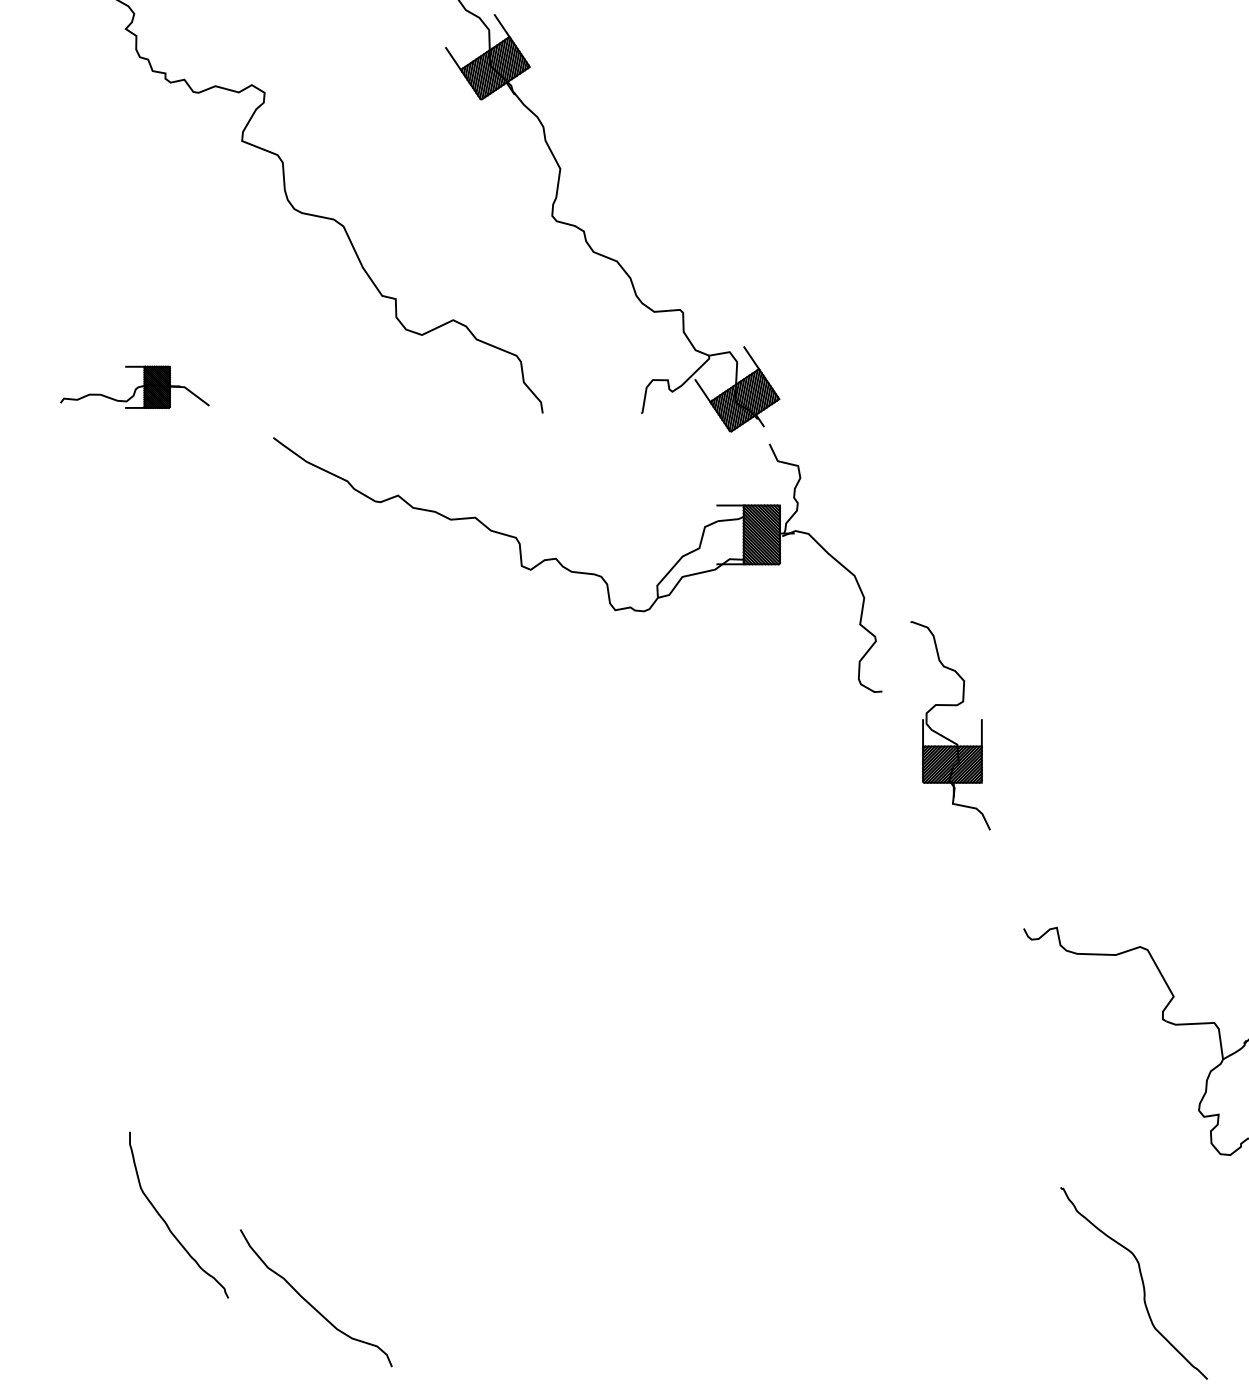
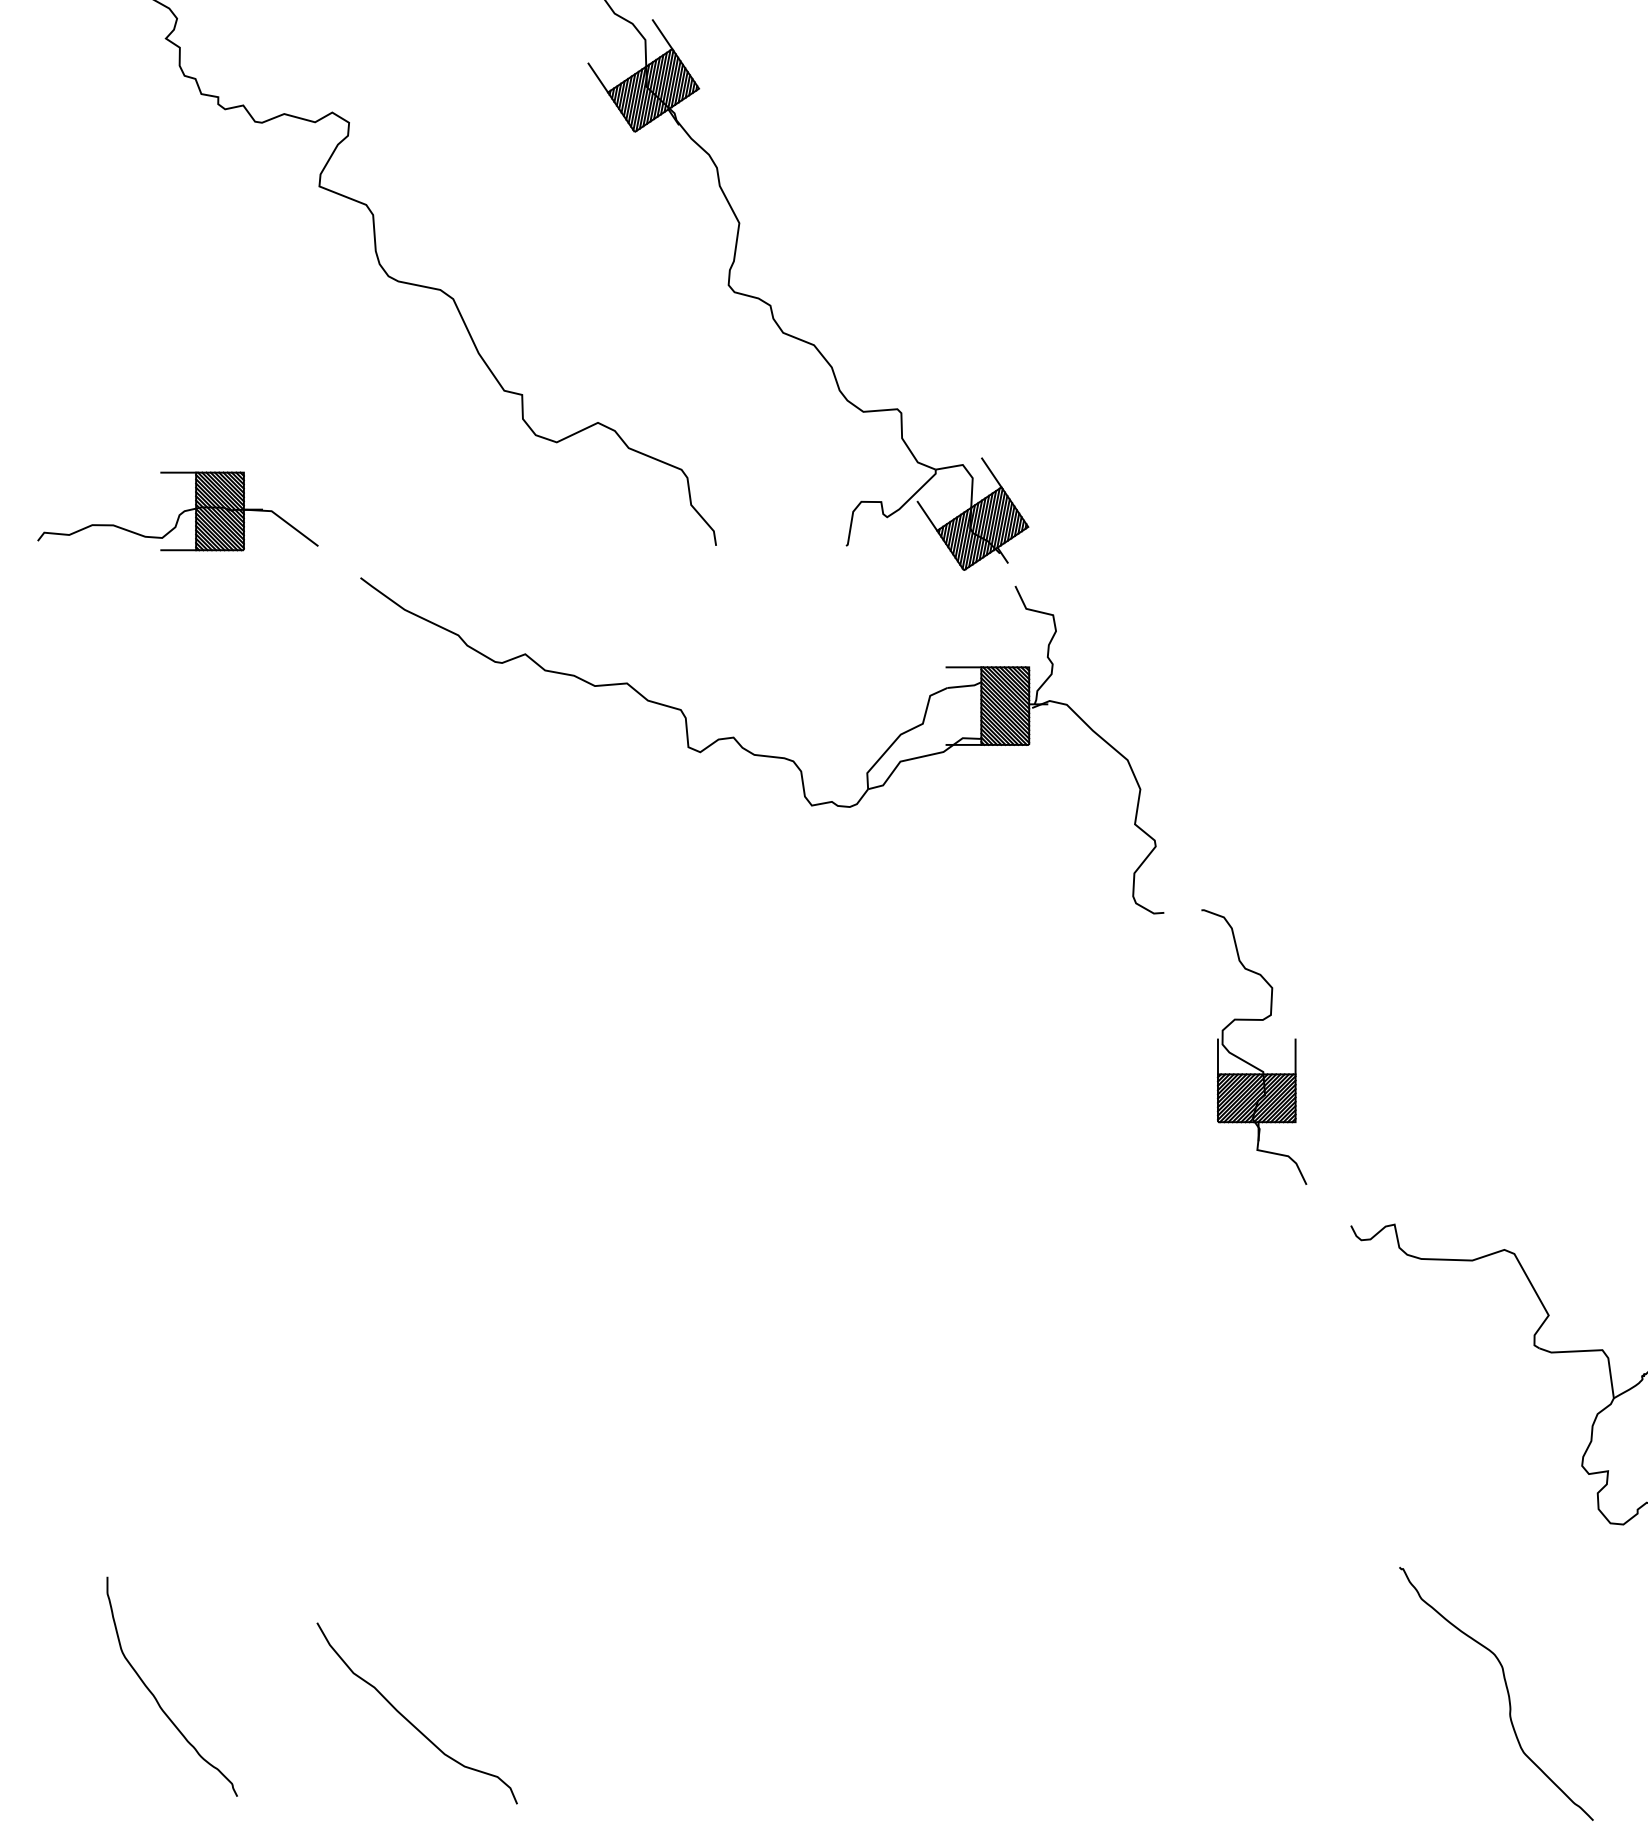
part: (134, 387) -> (177, 511), size x1.43
part: (945, 736) -> (1247, 1061), moved
curve: (166, 1222) -> (155, 1696), moved

